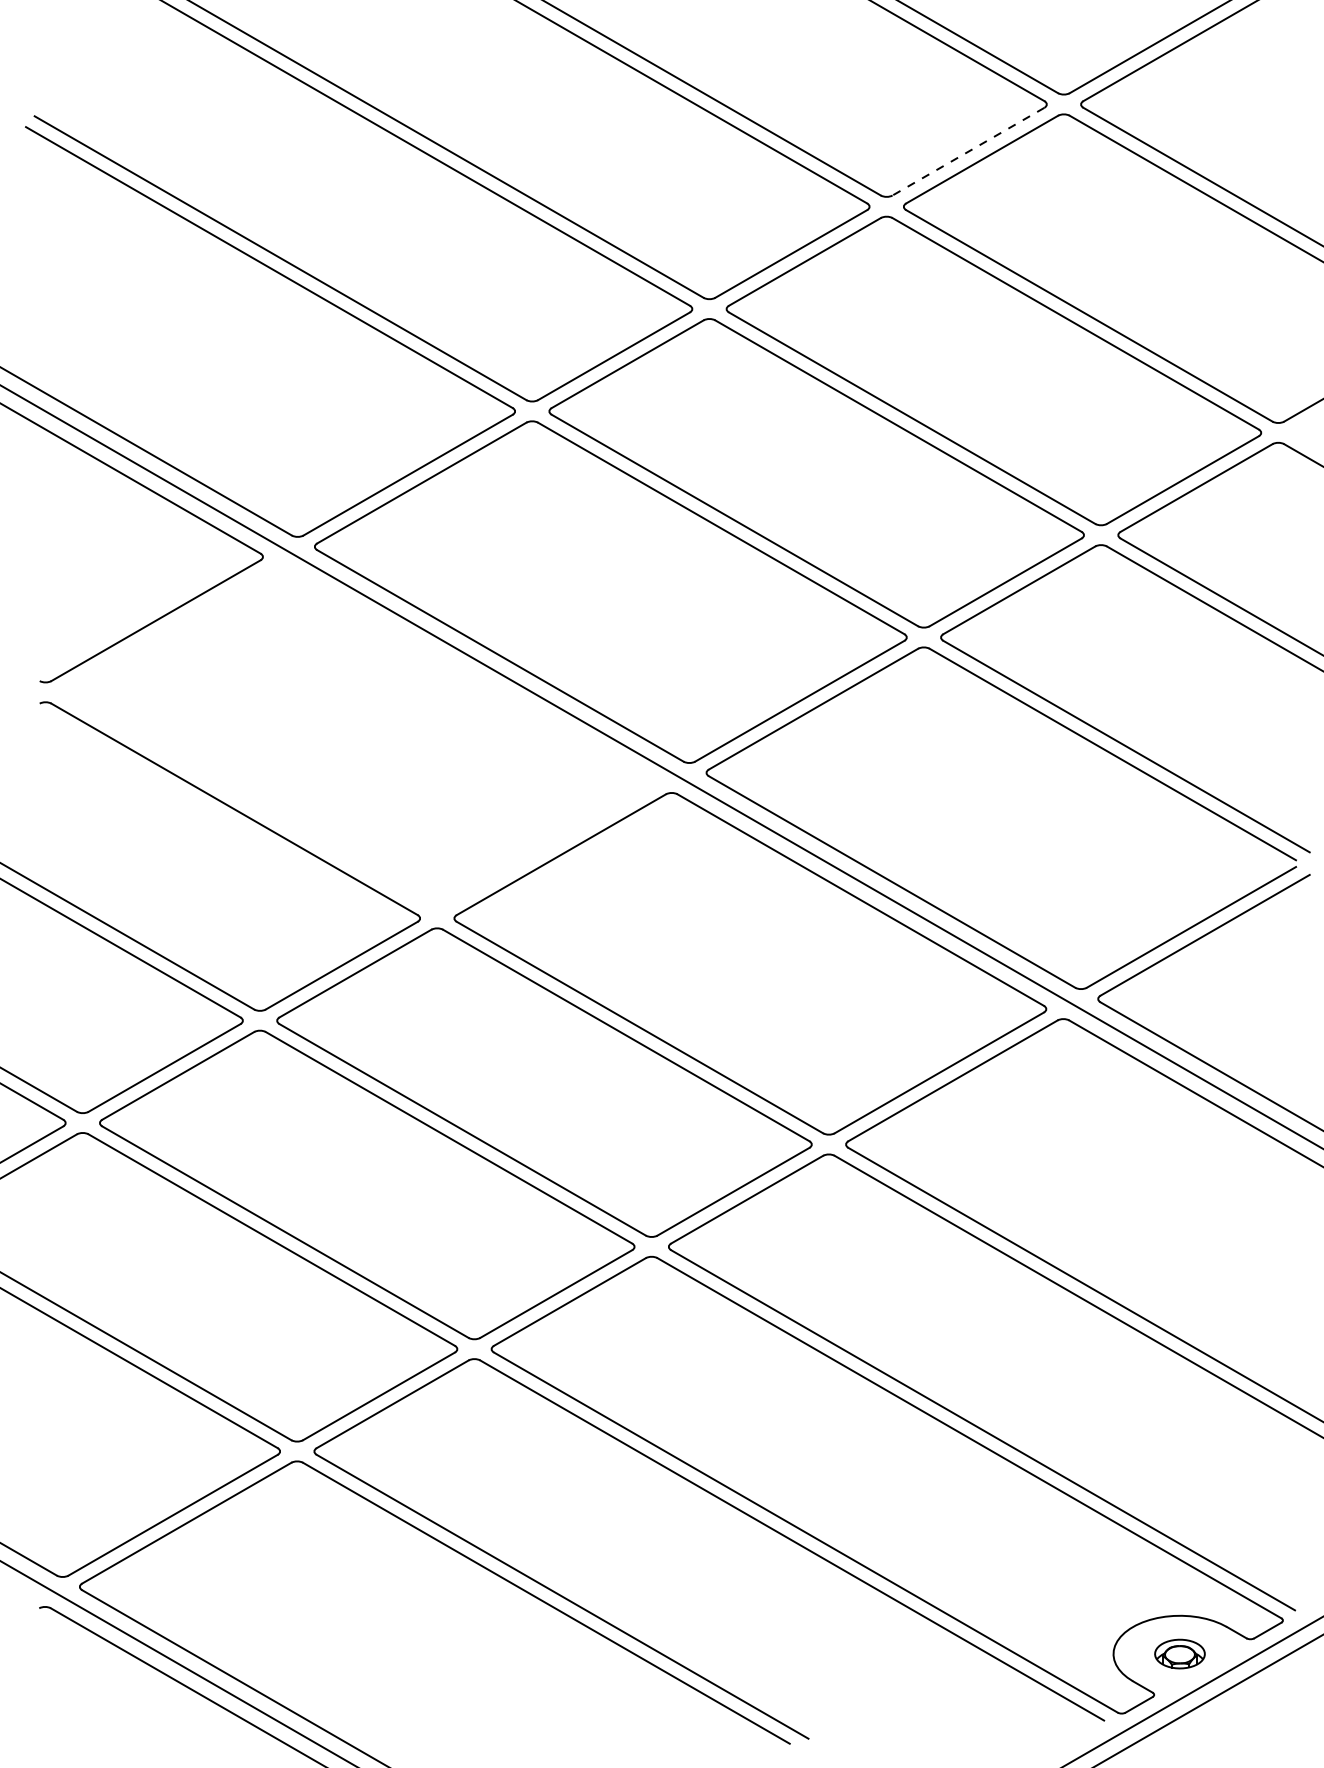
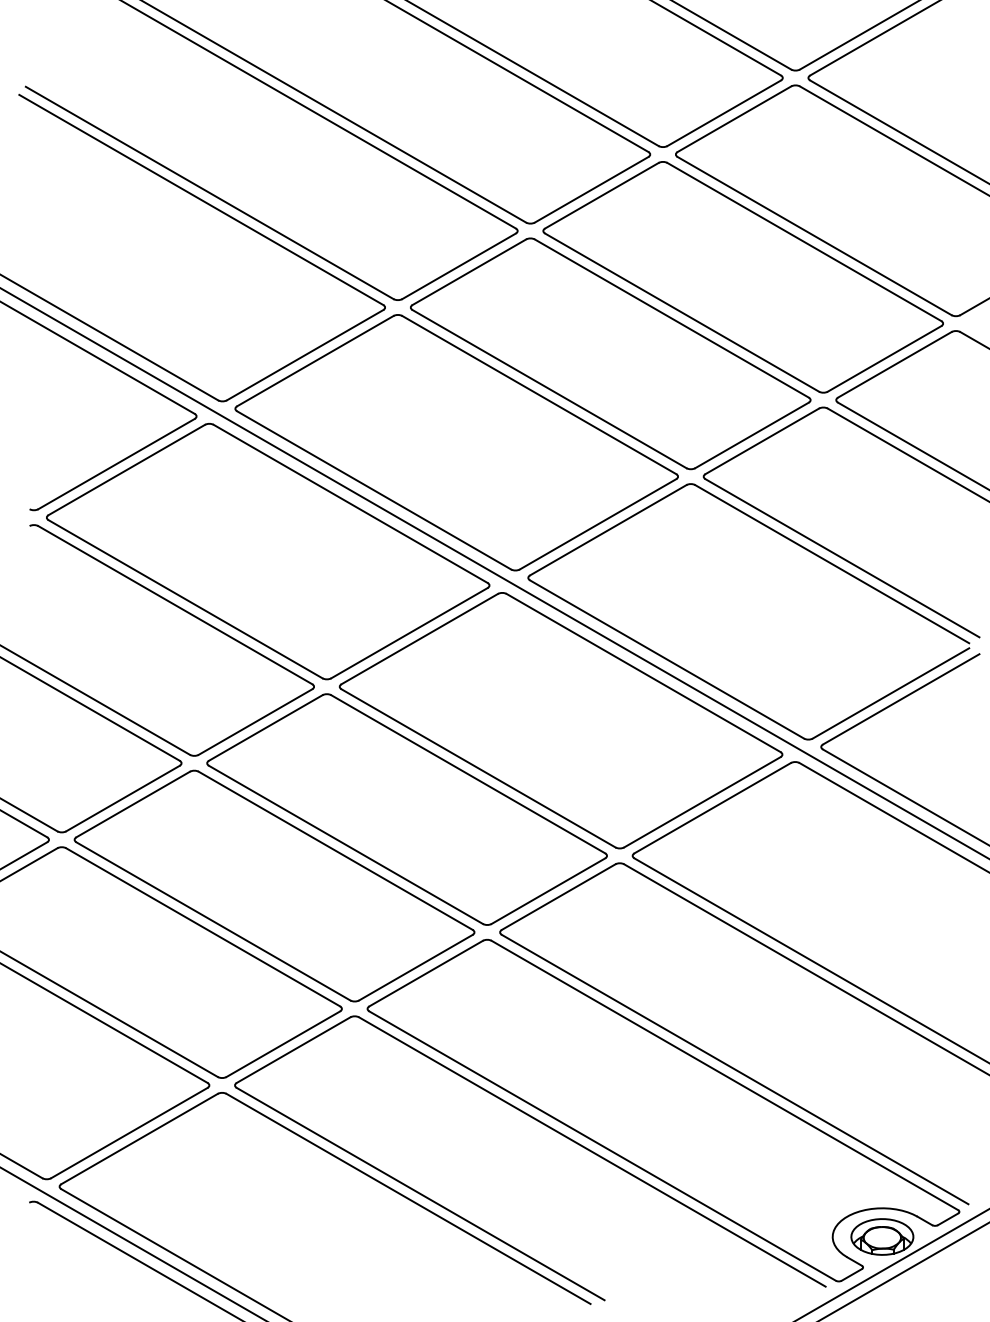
line: (968, 151) -> (724, 113), dashed -> solid
part: (358, 737) -> (268, 551), added
part: (1179, 1653) -> (882, 1236), size x1.67

